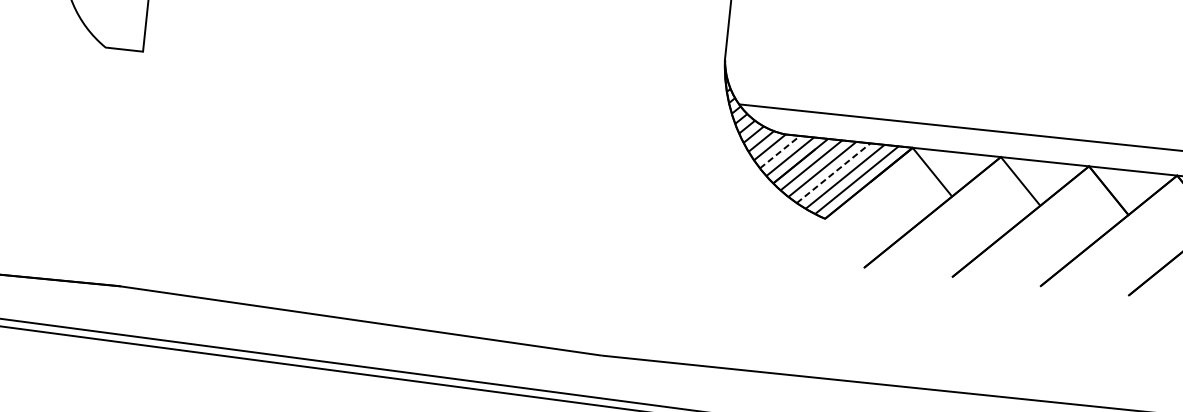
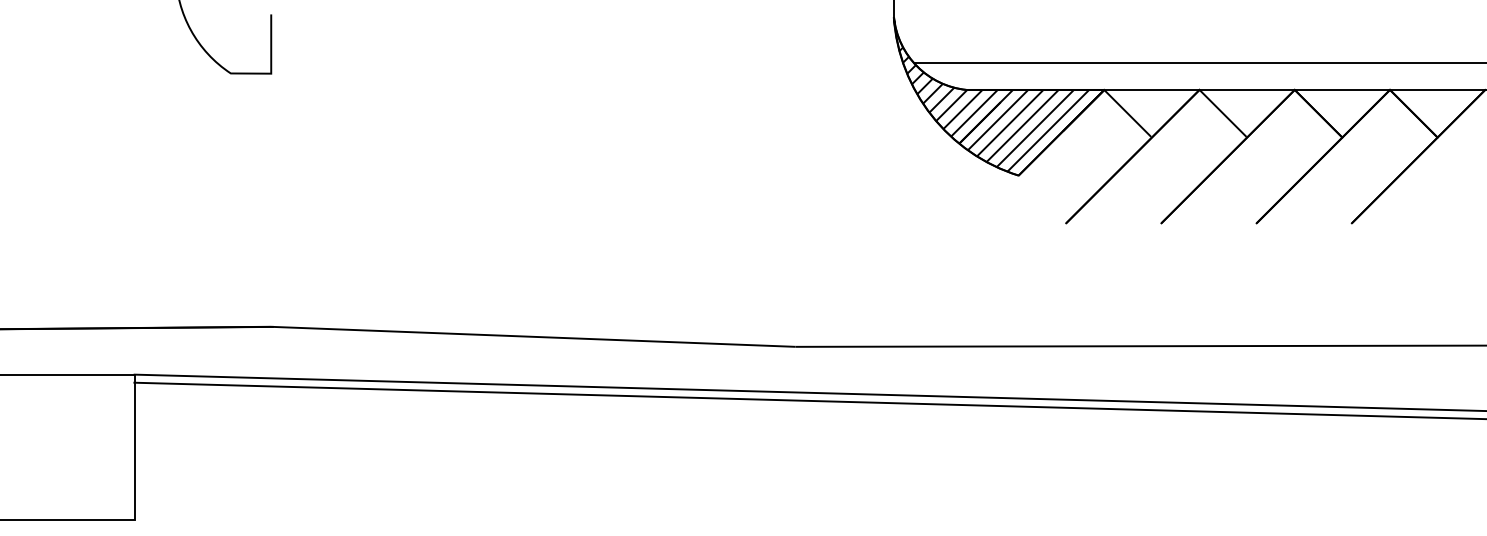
line: (780, 152) -> (963, 109), dashed -> solid
line: (833, 172) -> (1022, 125), dashed -> solid

